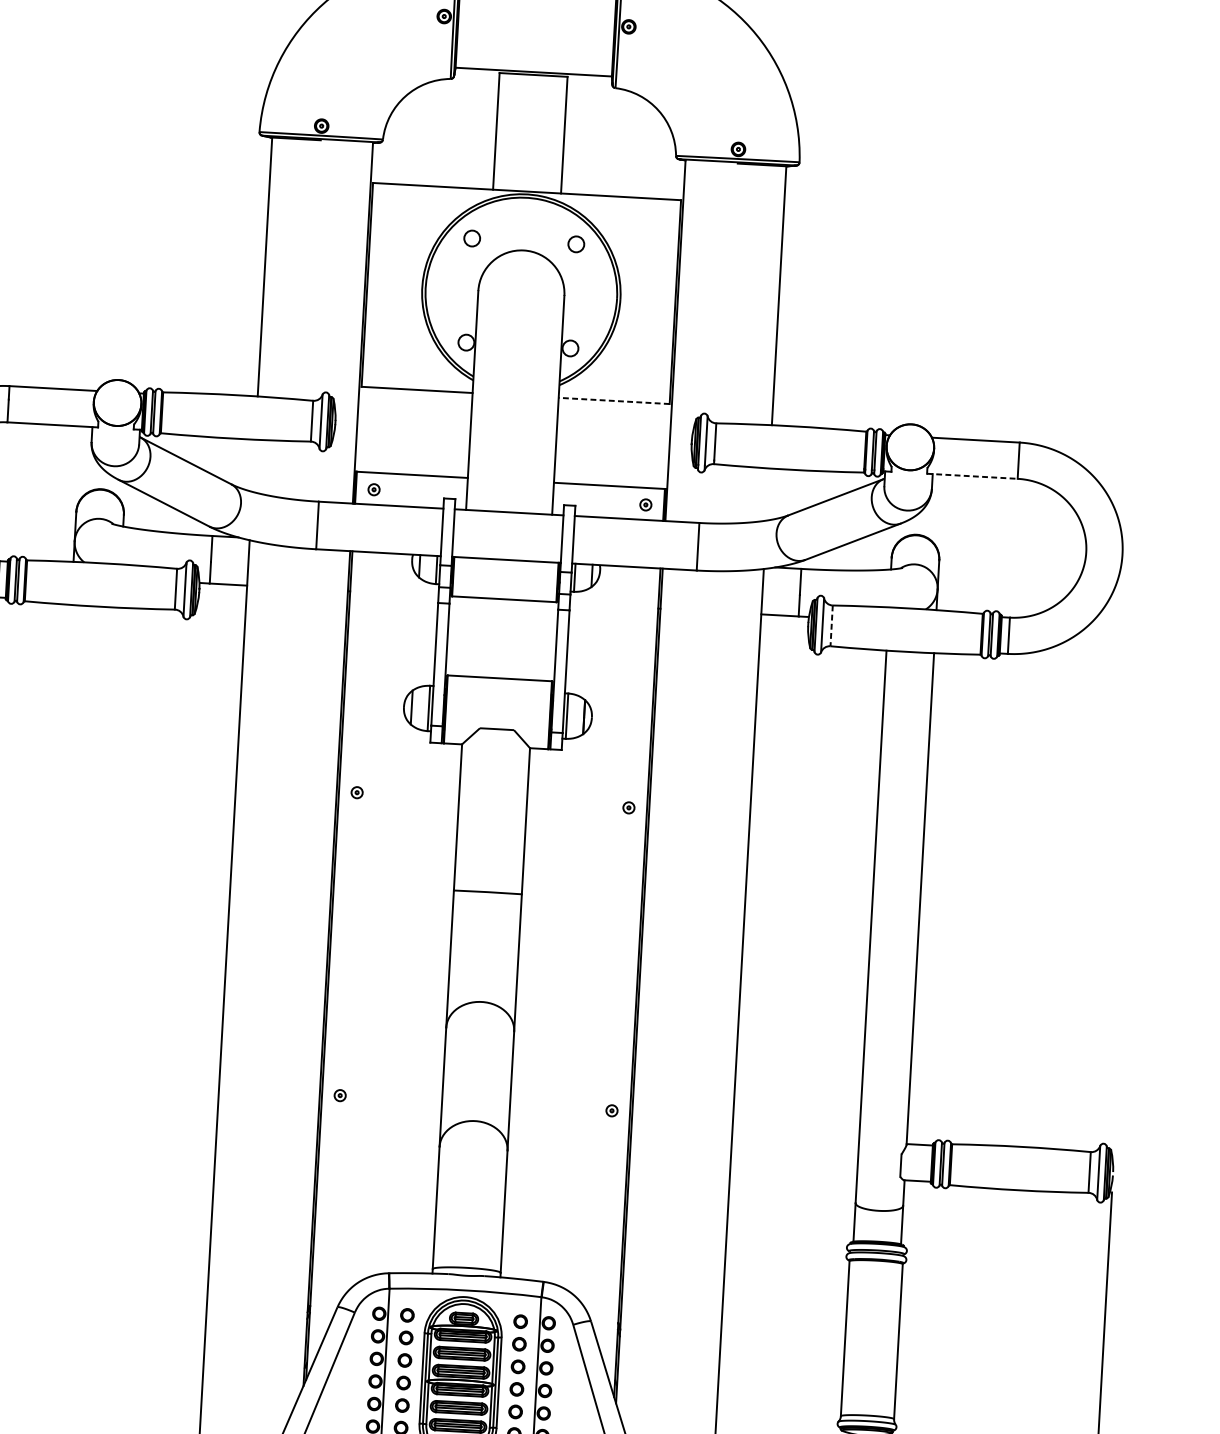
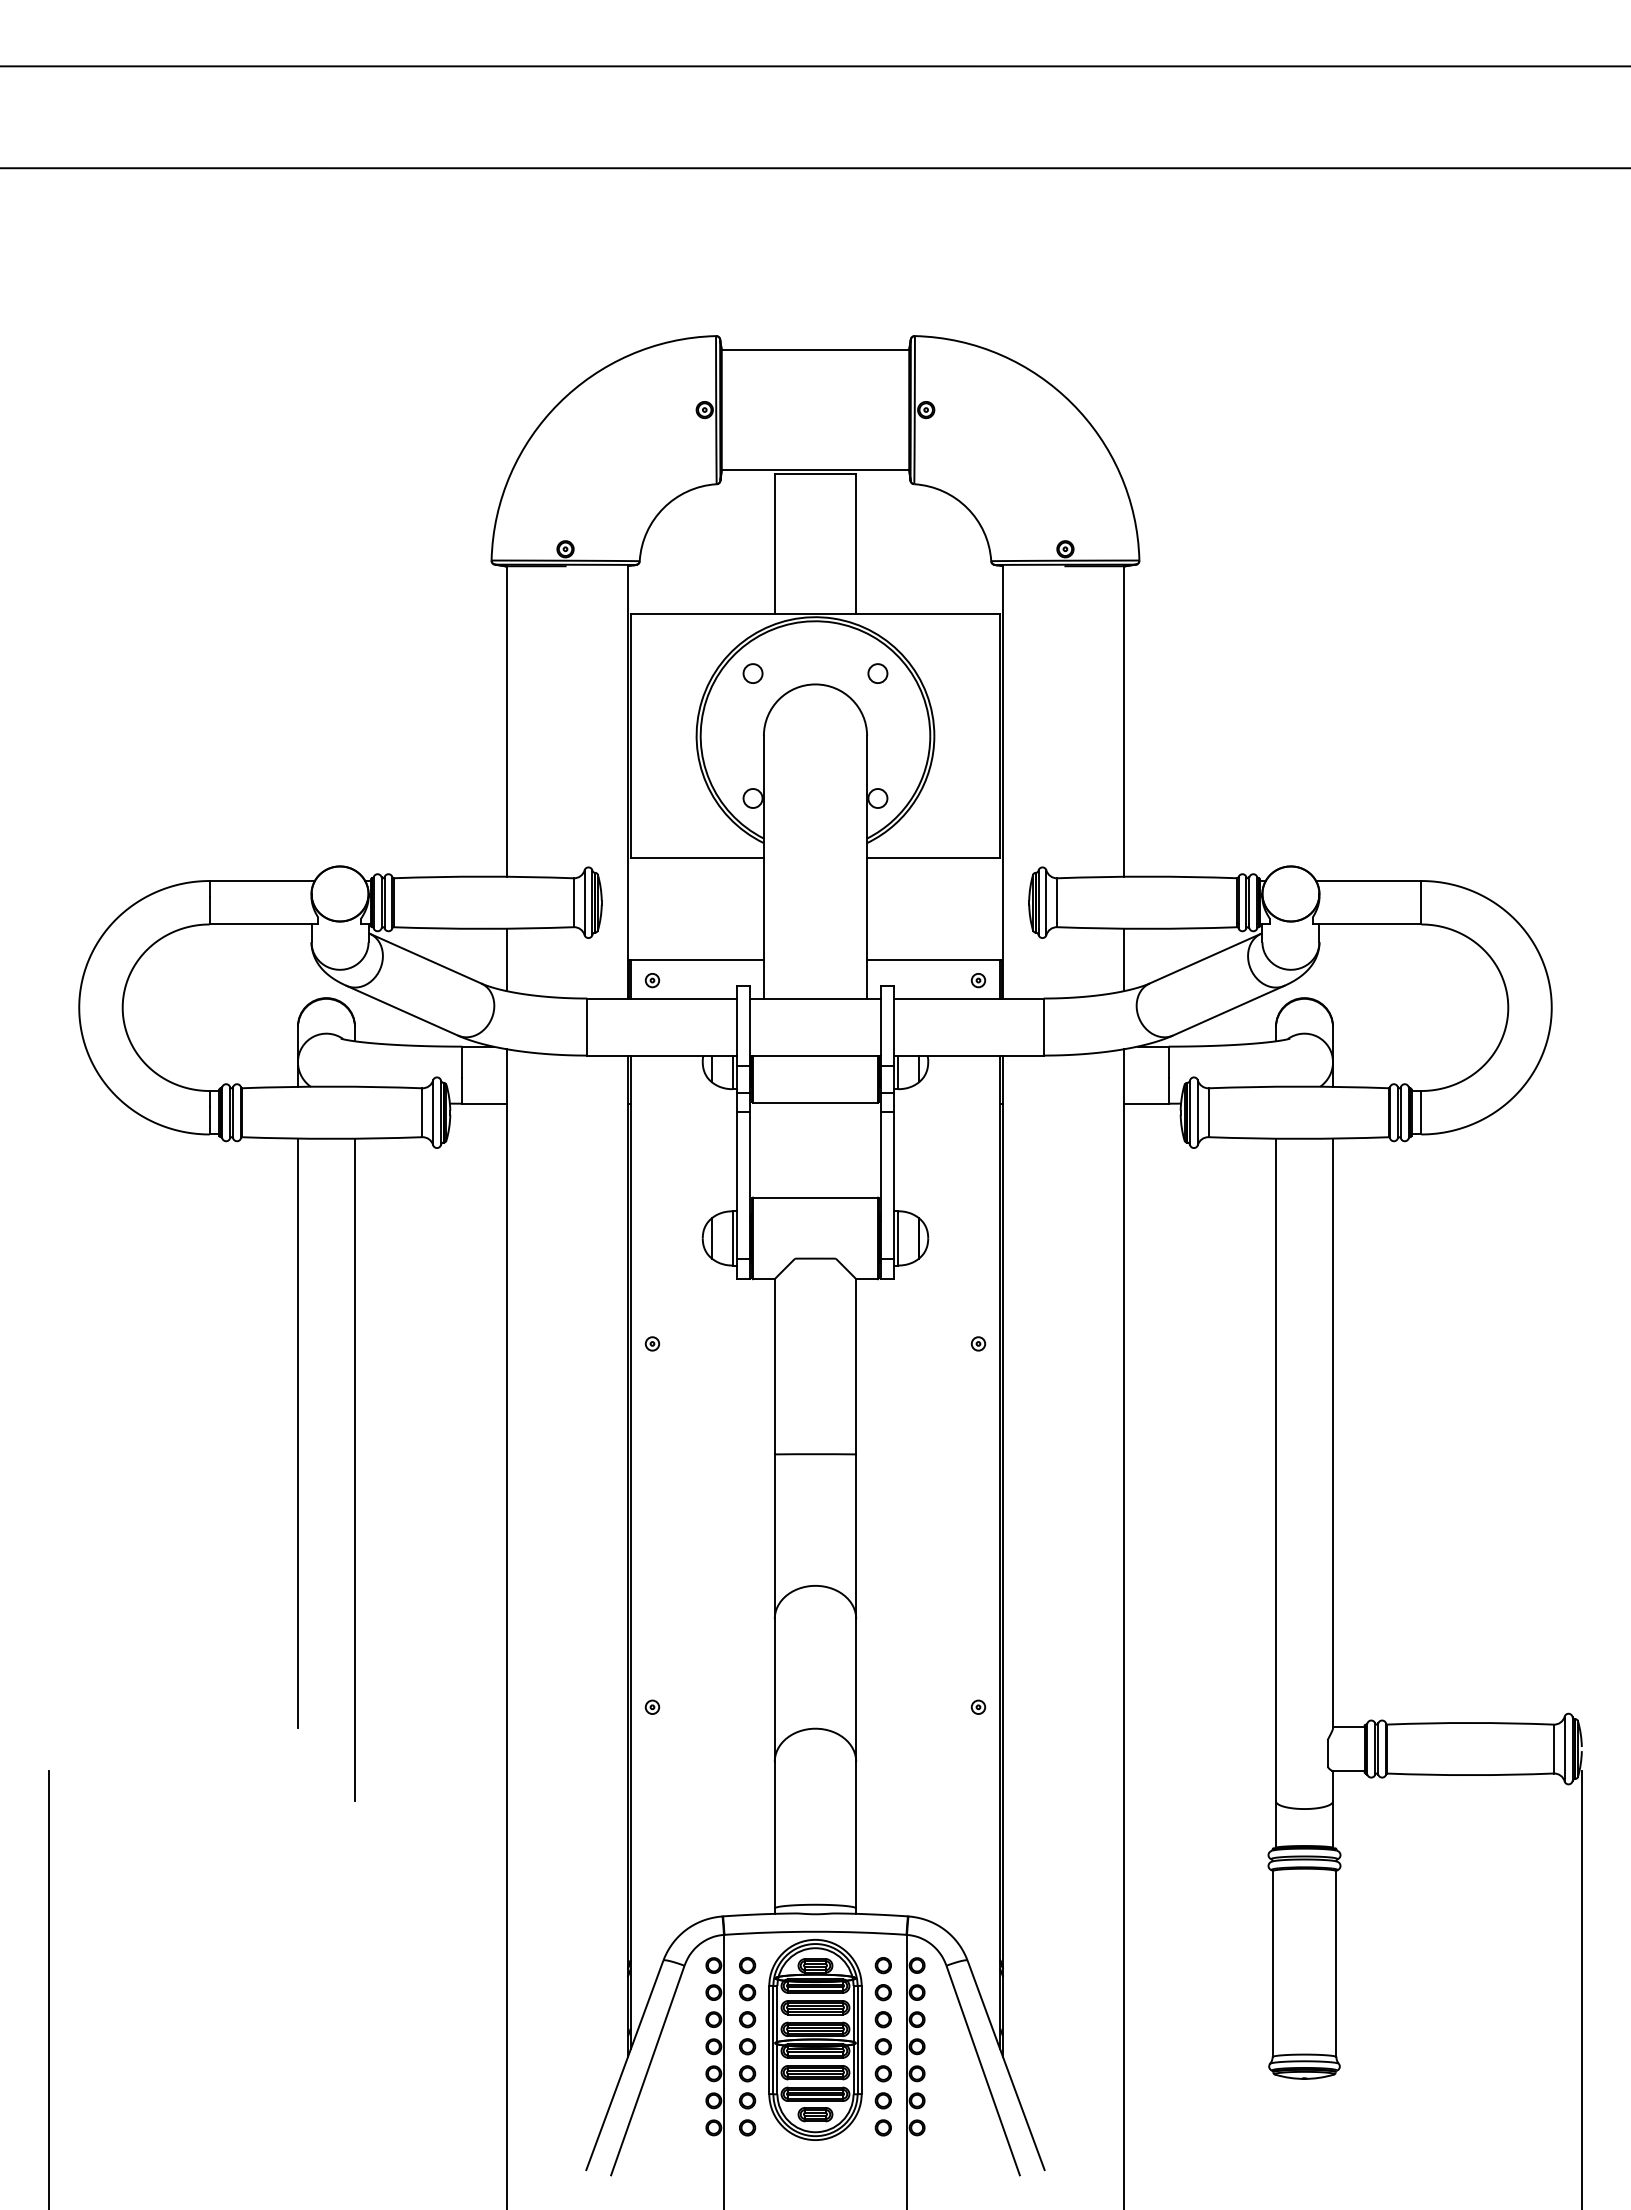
line: (614, 401) -> (933, 858), dashed -> solid
line: (254, 465) -> (507, 959), added
line: (972, 476) -> (1367, 924), dashed -> solid
line: (767, 494) -> (1123, 959), added
line: (831, 626) -> (1208, 1113), dashed -> solid
line: (57, 850) -> (297, 1433), added
line: (103, 883) -> (355, 1469), added

